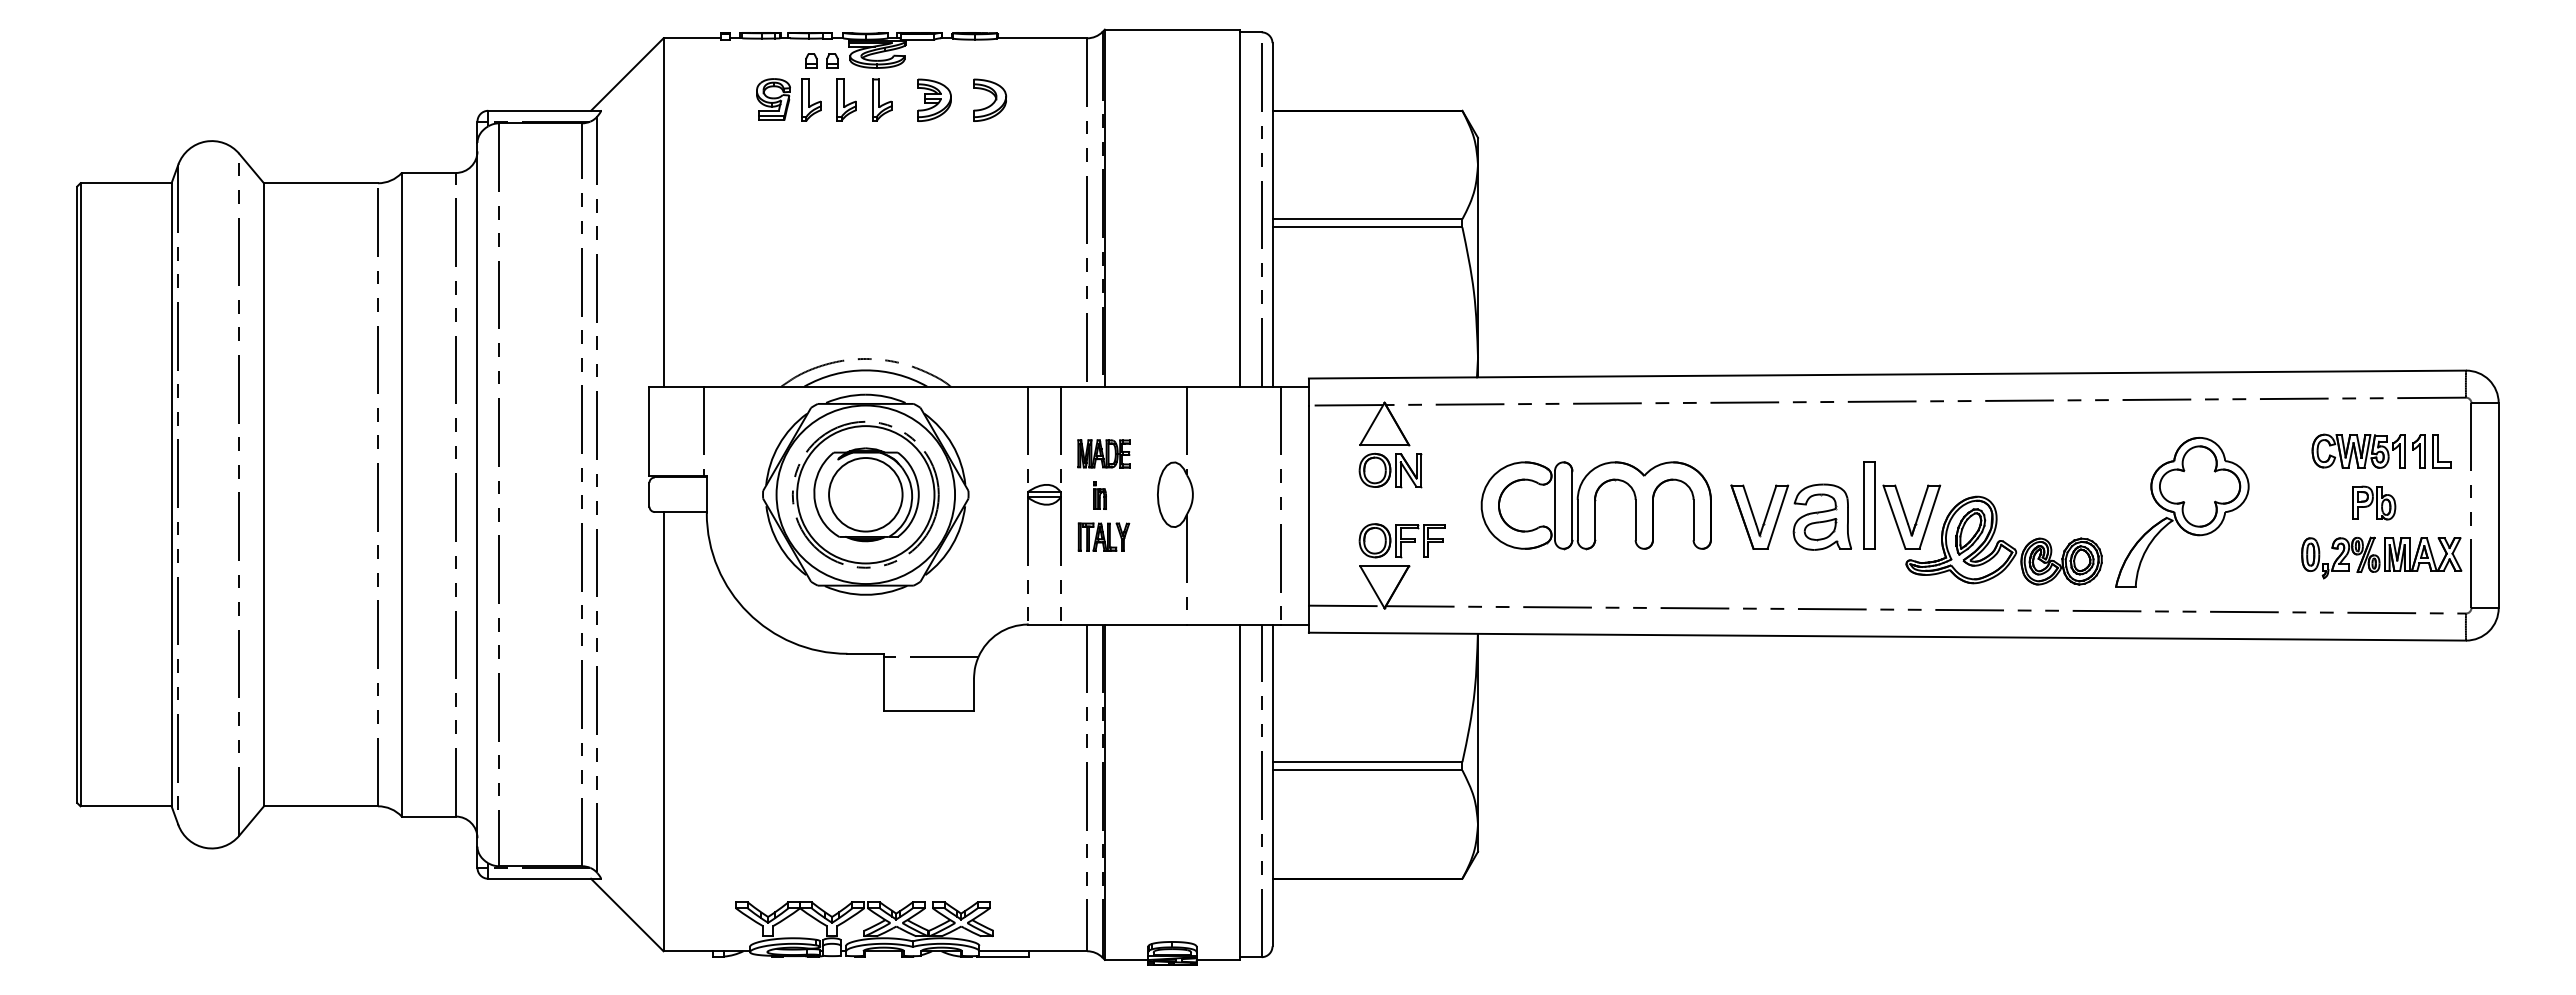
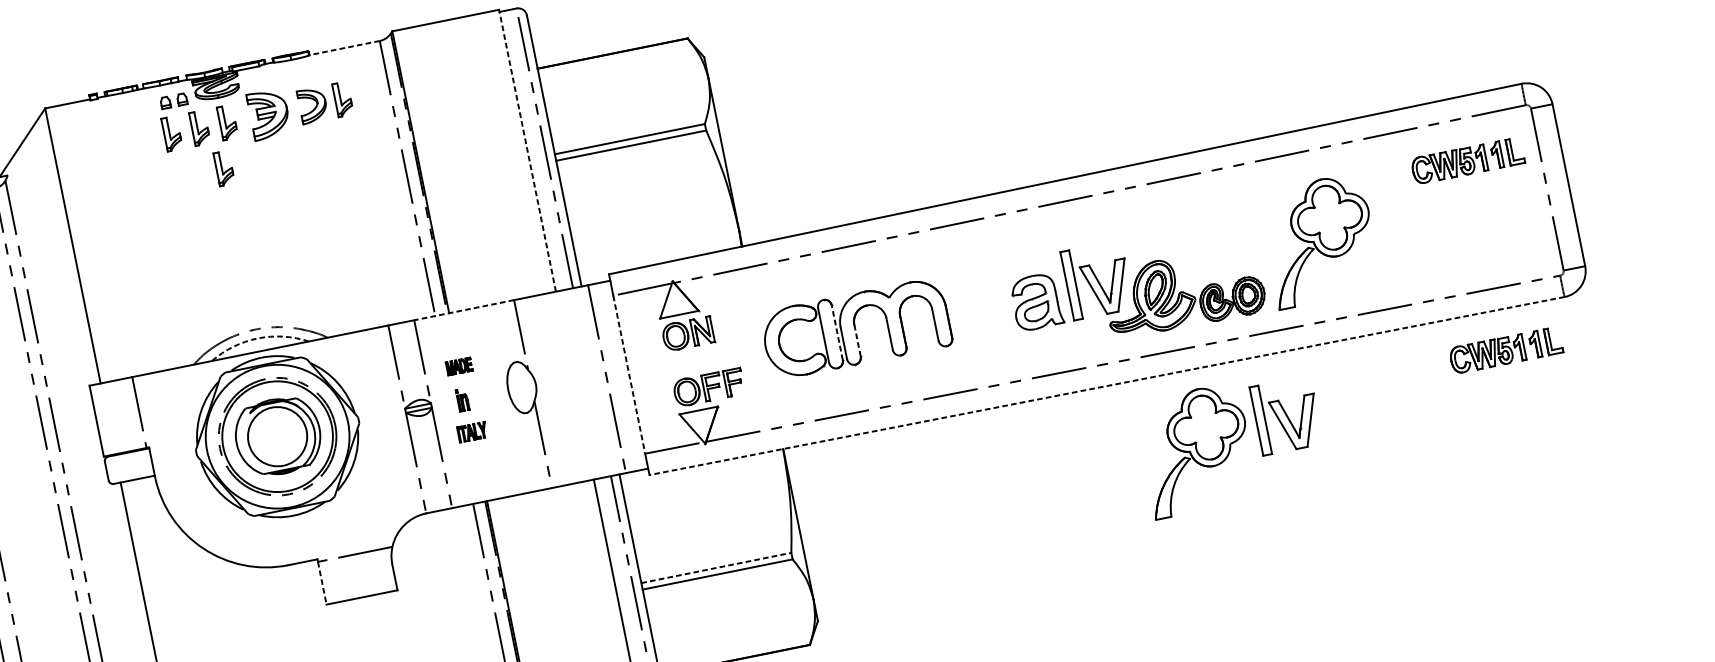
line: (1042, 38) -> (344, 48), solid -> dashed
part: (773, 99) -> (141, 139), removed
part: (934, 99) -> (268, 113), size x1.4
part: (1028, 99) -> (343, 98), added
part: (866, 154) -> (223, 167), added
line: (1240, 207) -> (527, 150), solid -> dashed
arc: (865, 370) -> (257, 338), solid -> dashed
line: (1123, 386) -> (463, 310), solid -> dashed
part: (1103, 453) -> (458, 366), size x0.6
part: (2374, 502) -> (1470, 202), removed
line: (1572, 505) -> (837, 332), solid -> dashed
line: (1308, 506) -> (629, 375), solid -> dashed
part: (1759, 516) -> (986, 311), removed
line: (1595, 519) -> (857, 340), solid -> dashed
part: (1103, 536) -> (471, 431), size x0.7
part: (2381, 557) -> (1484, 244), removed
line: (1887, 636) -> (1107, 385), solid -> dashed
line: (884, 684) -> (322, 583), solid -> dashed
part: (2381, 690) -> (1505, 349), added
part: (2099, 716) -> (1287, 415), added
part: (1980, 736) -> (1196, 450), added
line: (1367, 762) -> (716, 568), solid -> dashed

